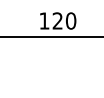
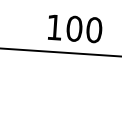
text: (57, 20) -> (74, 27), 120 -> 100

